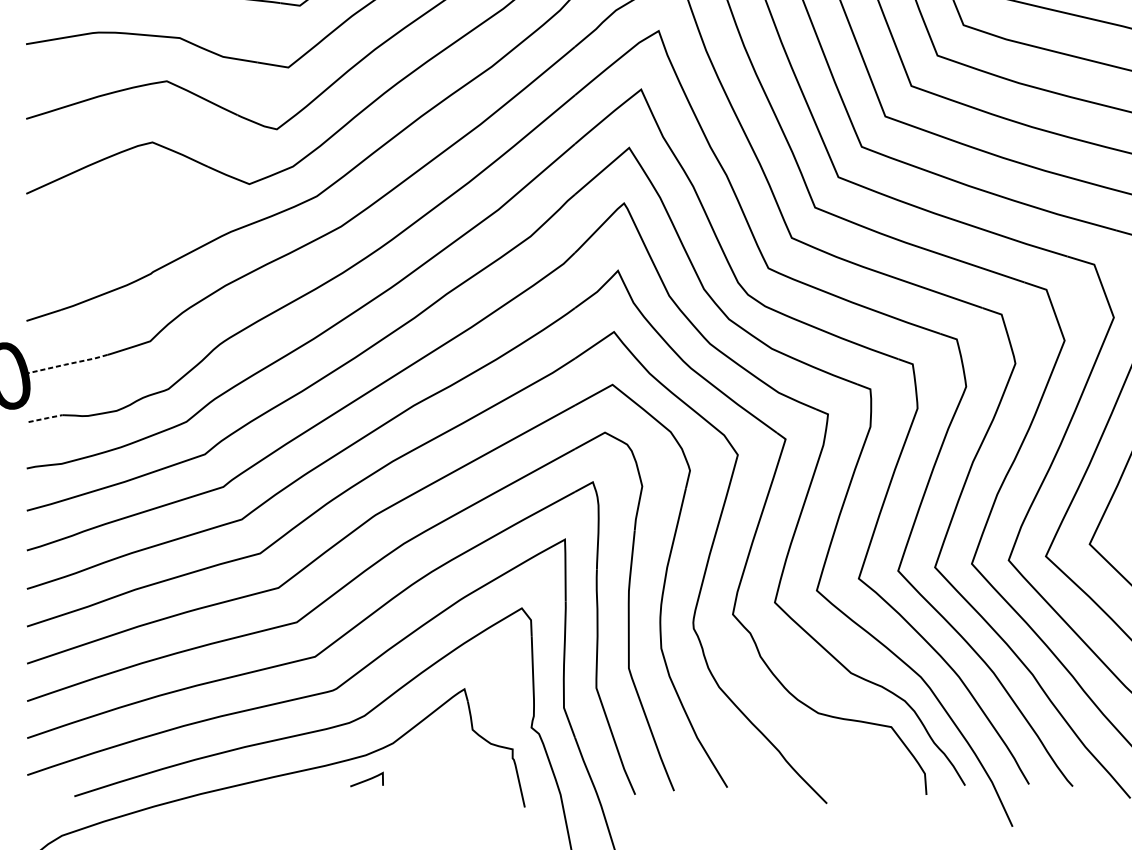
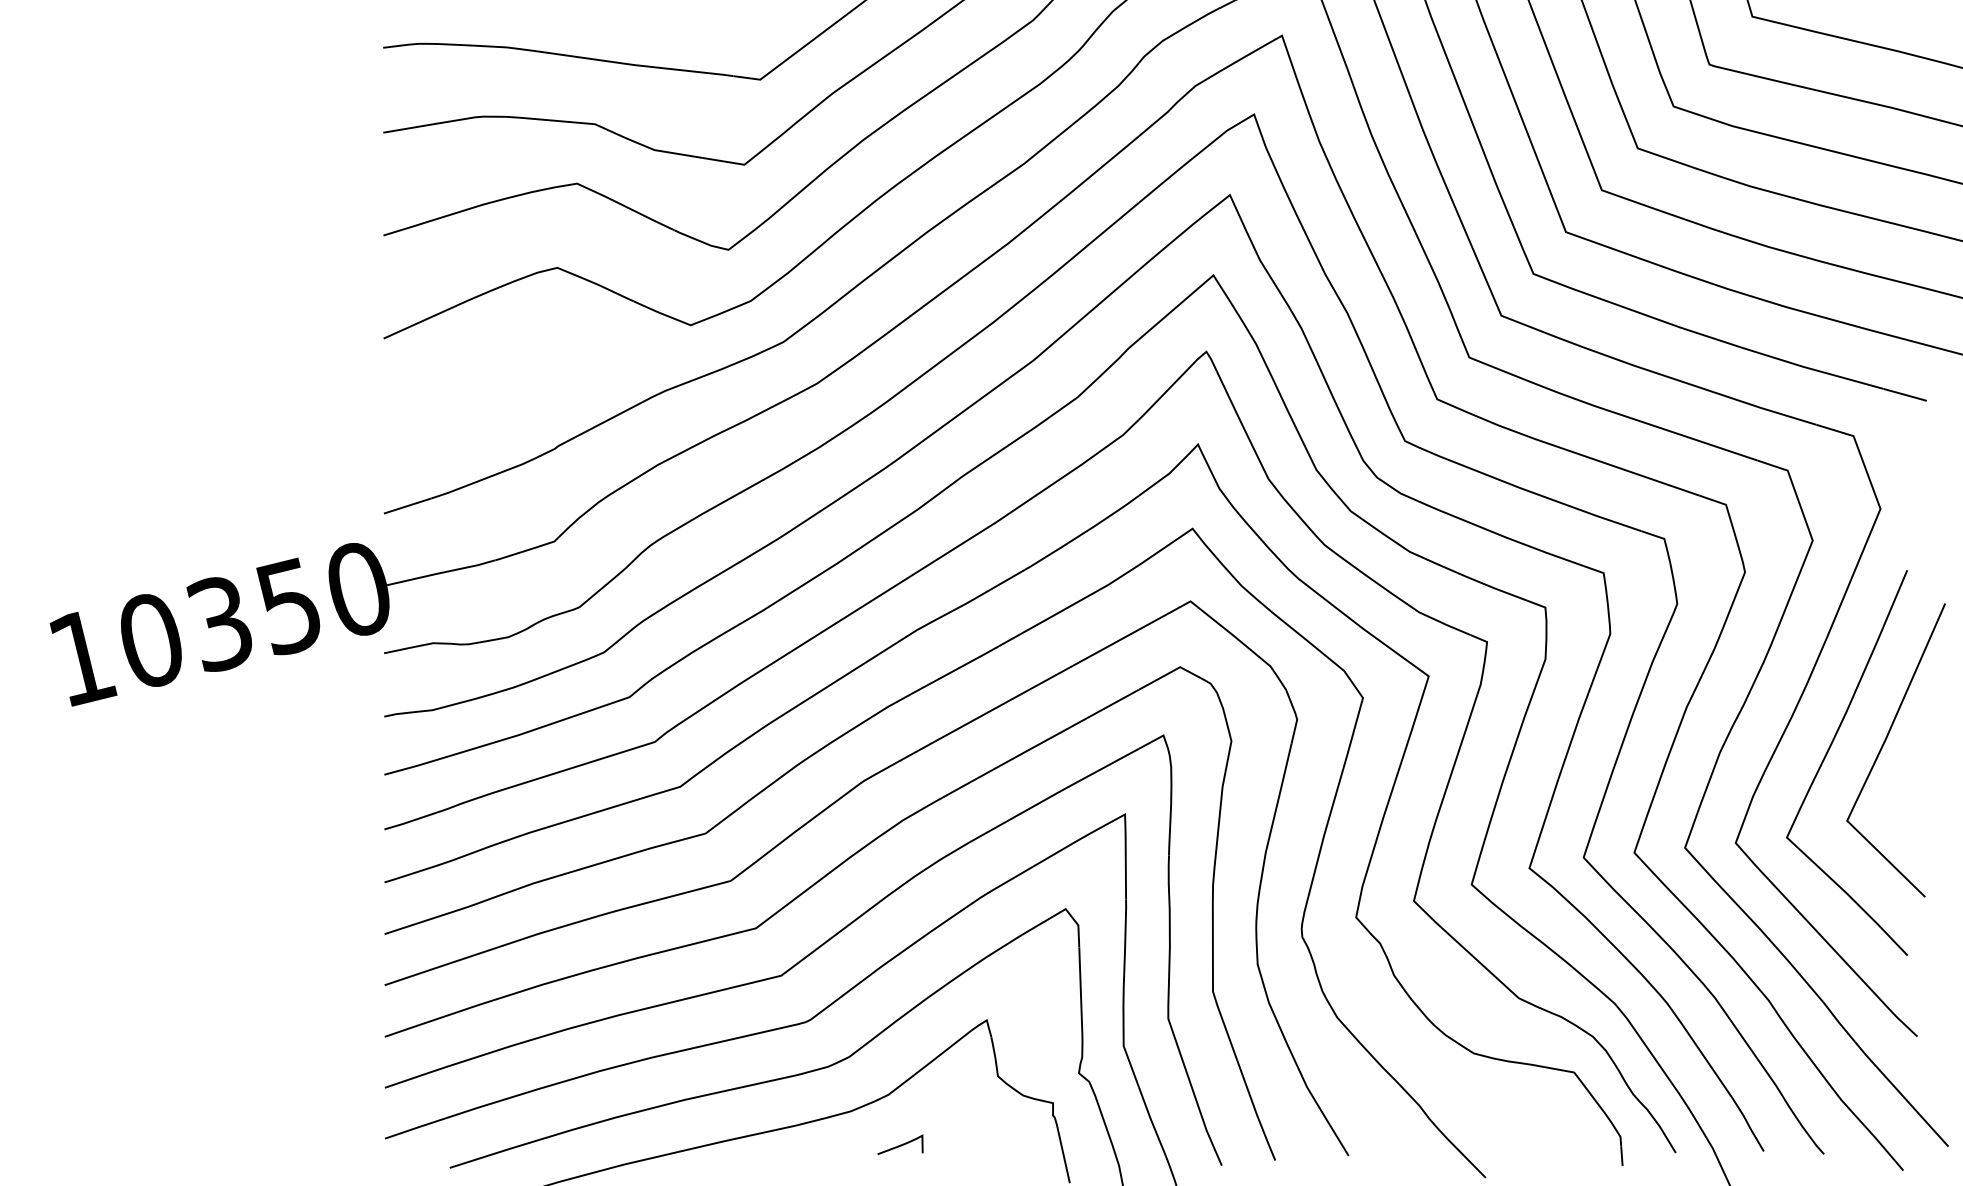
line: (67, 364) -> (440, 573), dashed -> solid
line: (46, 418) -> (411, 647), dashed -> solid
curve: (366, 779) -> (900, 1144), moved

